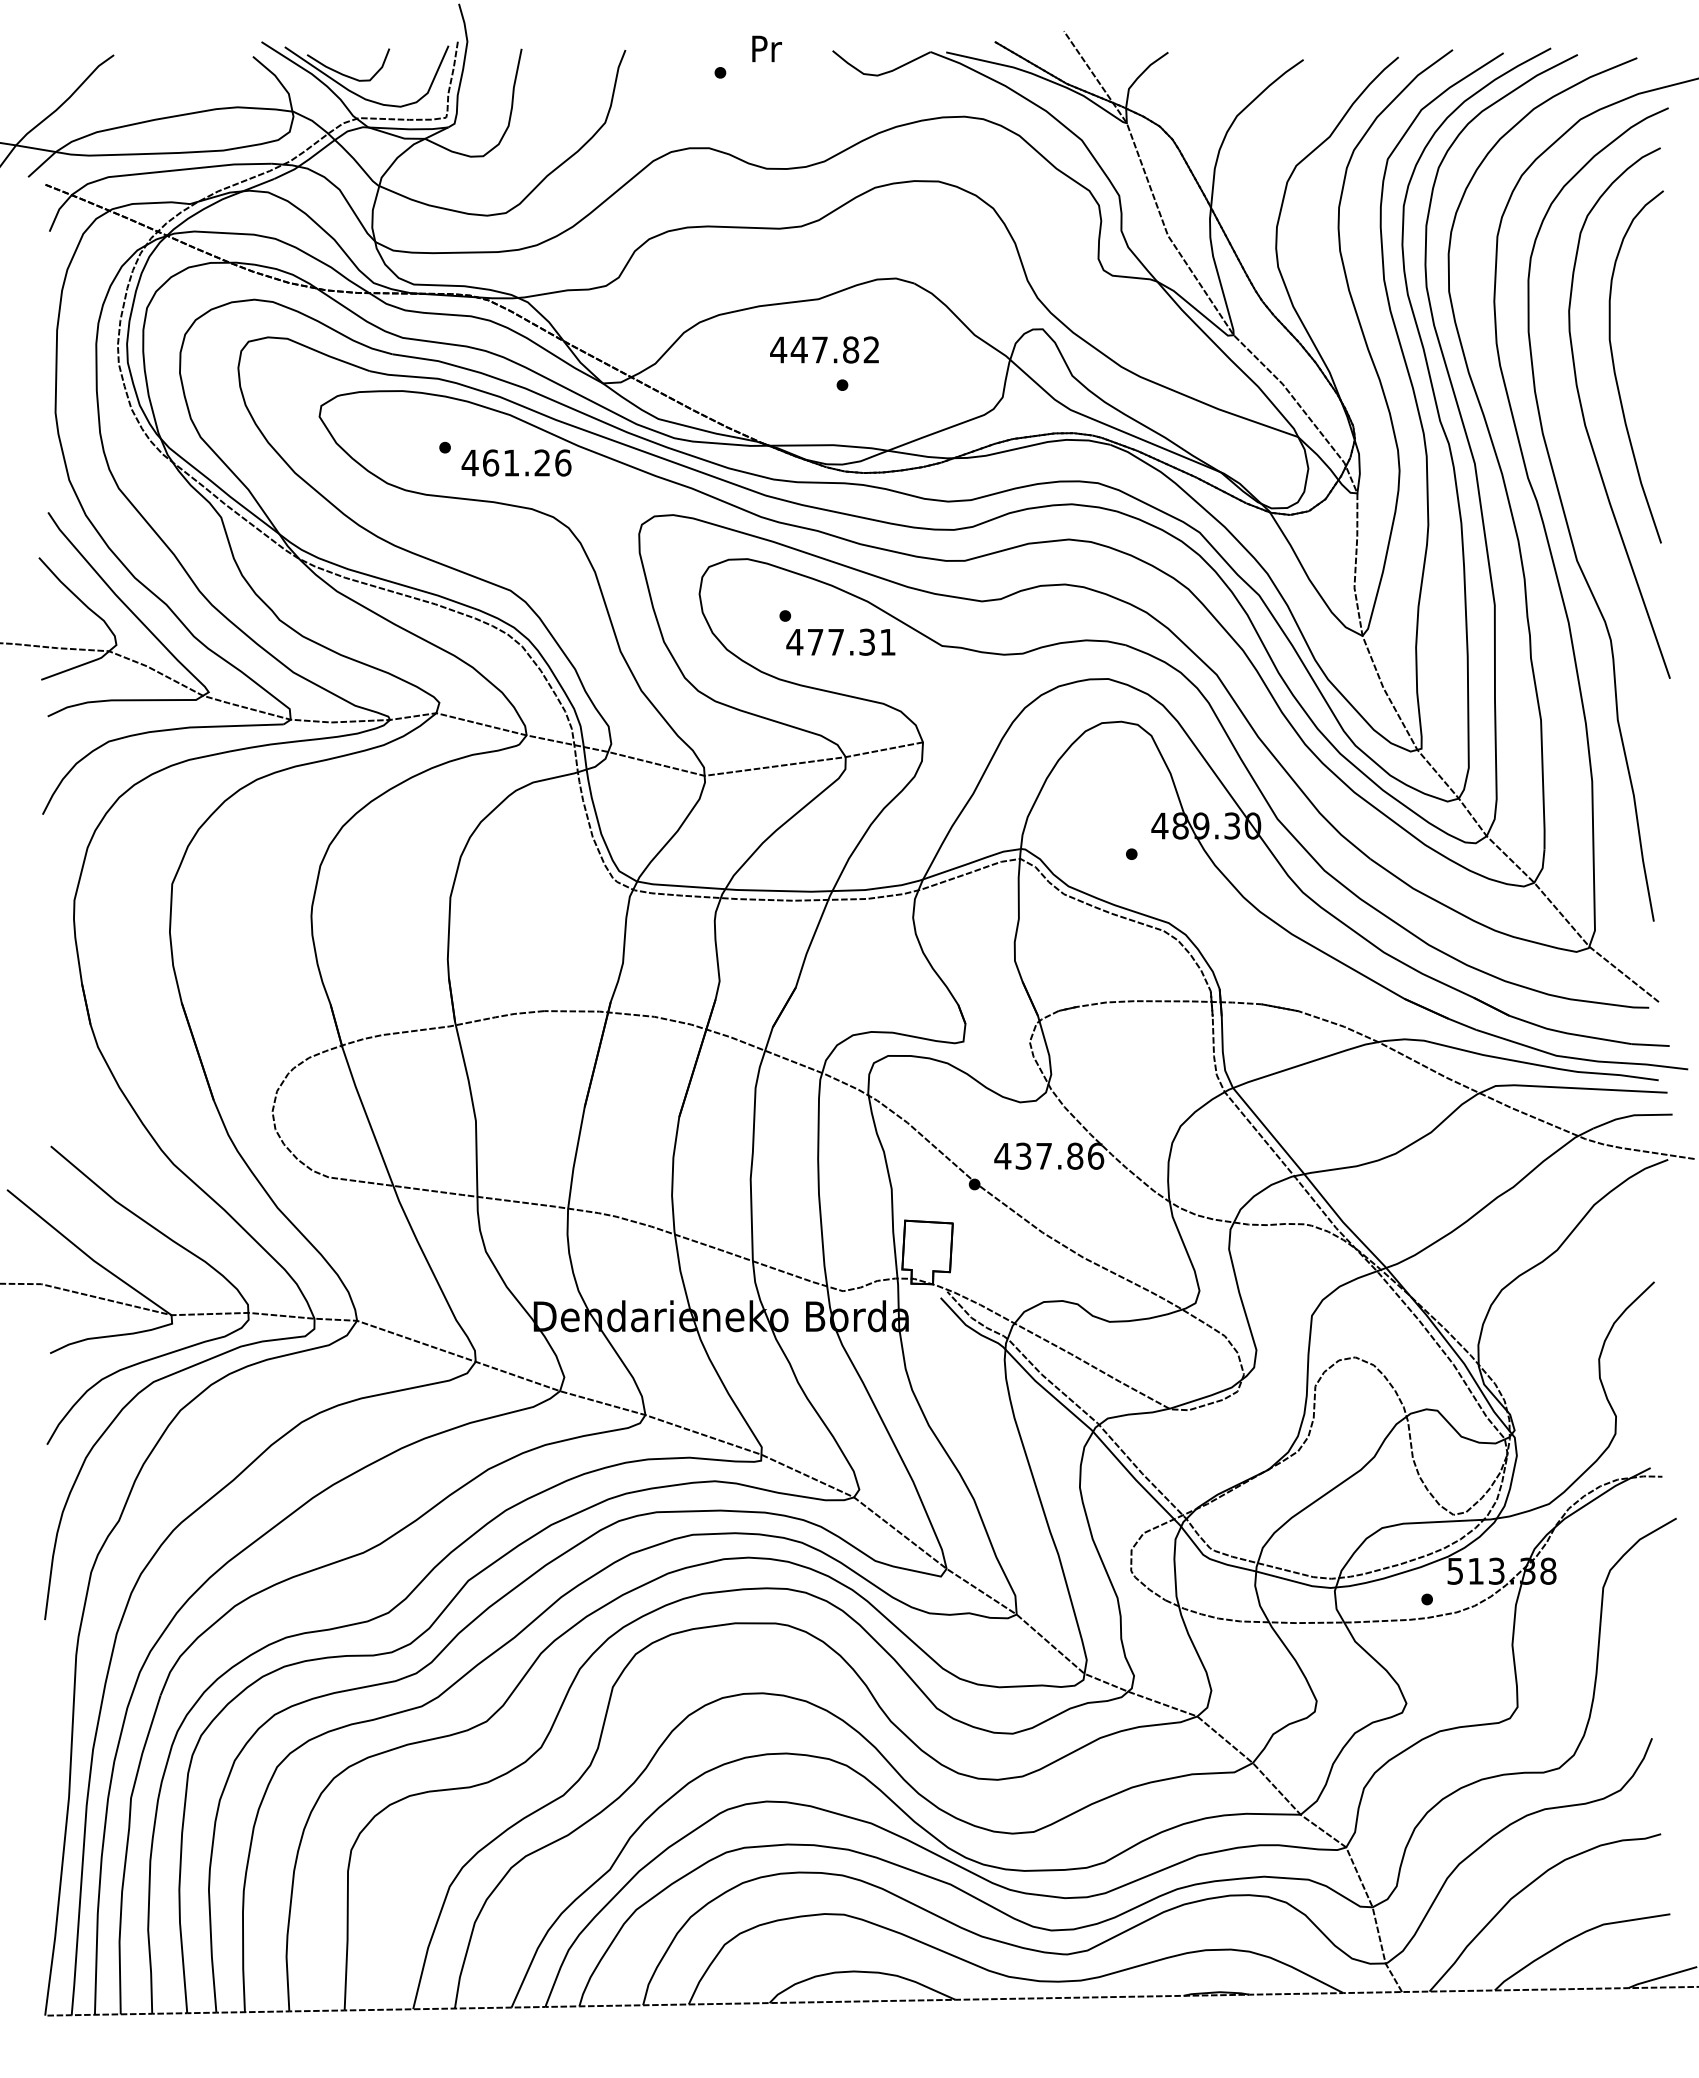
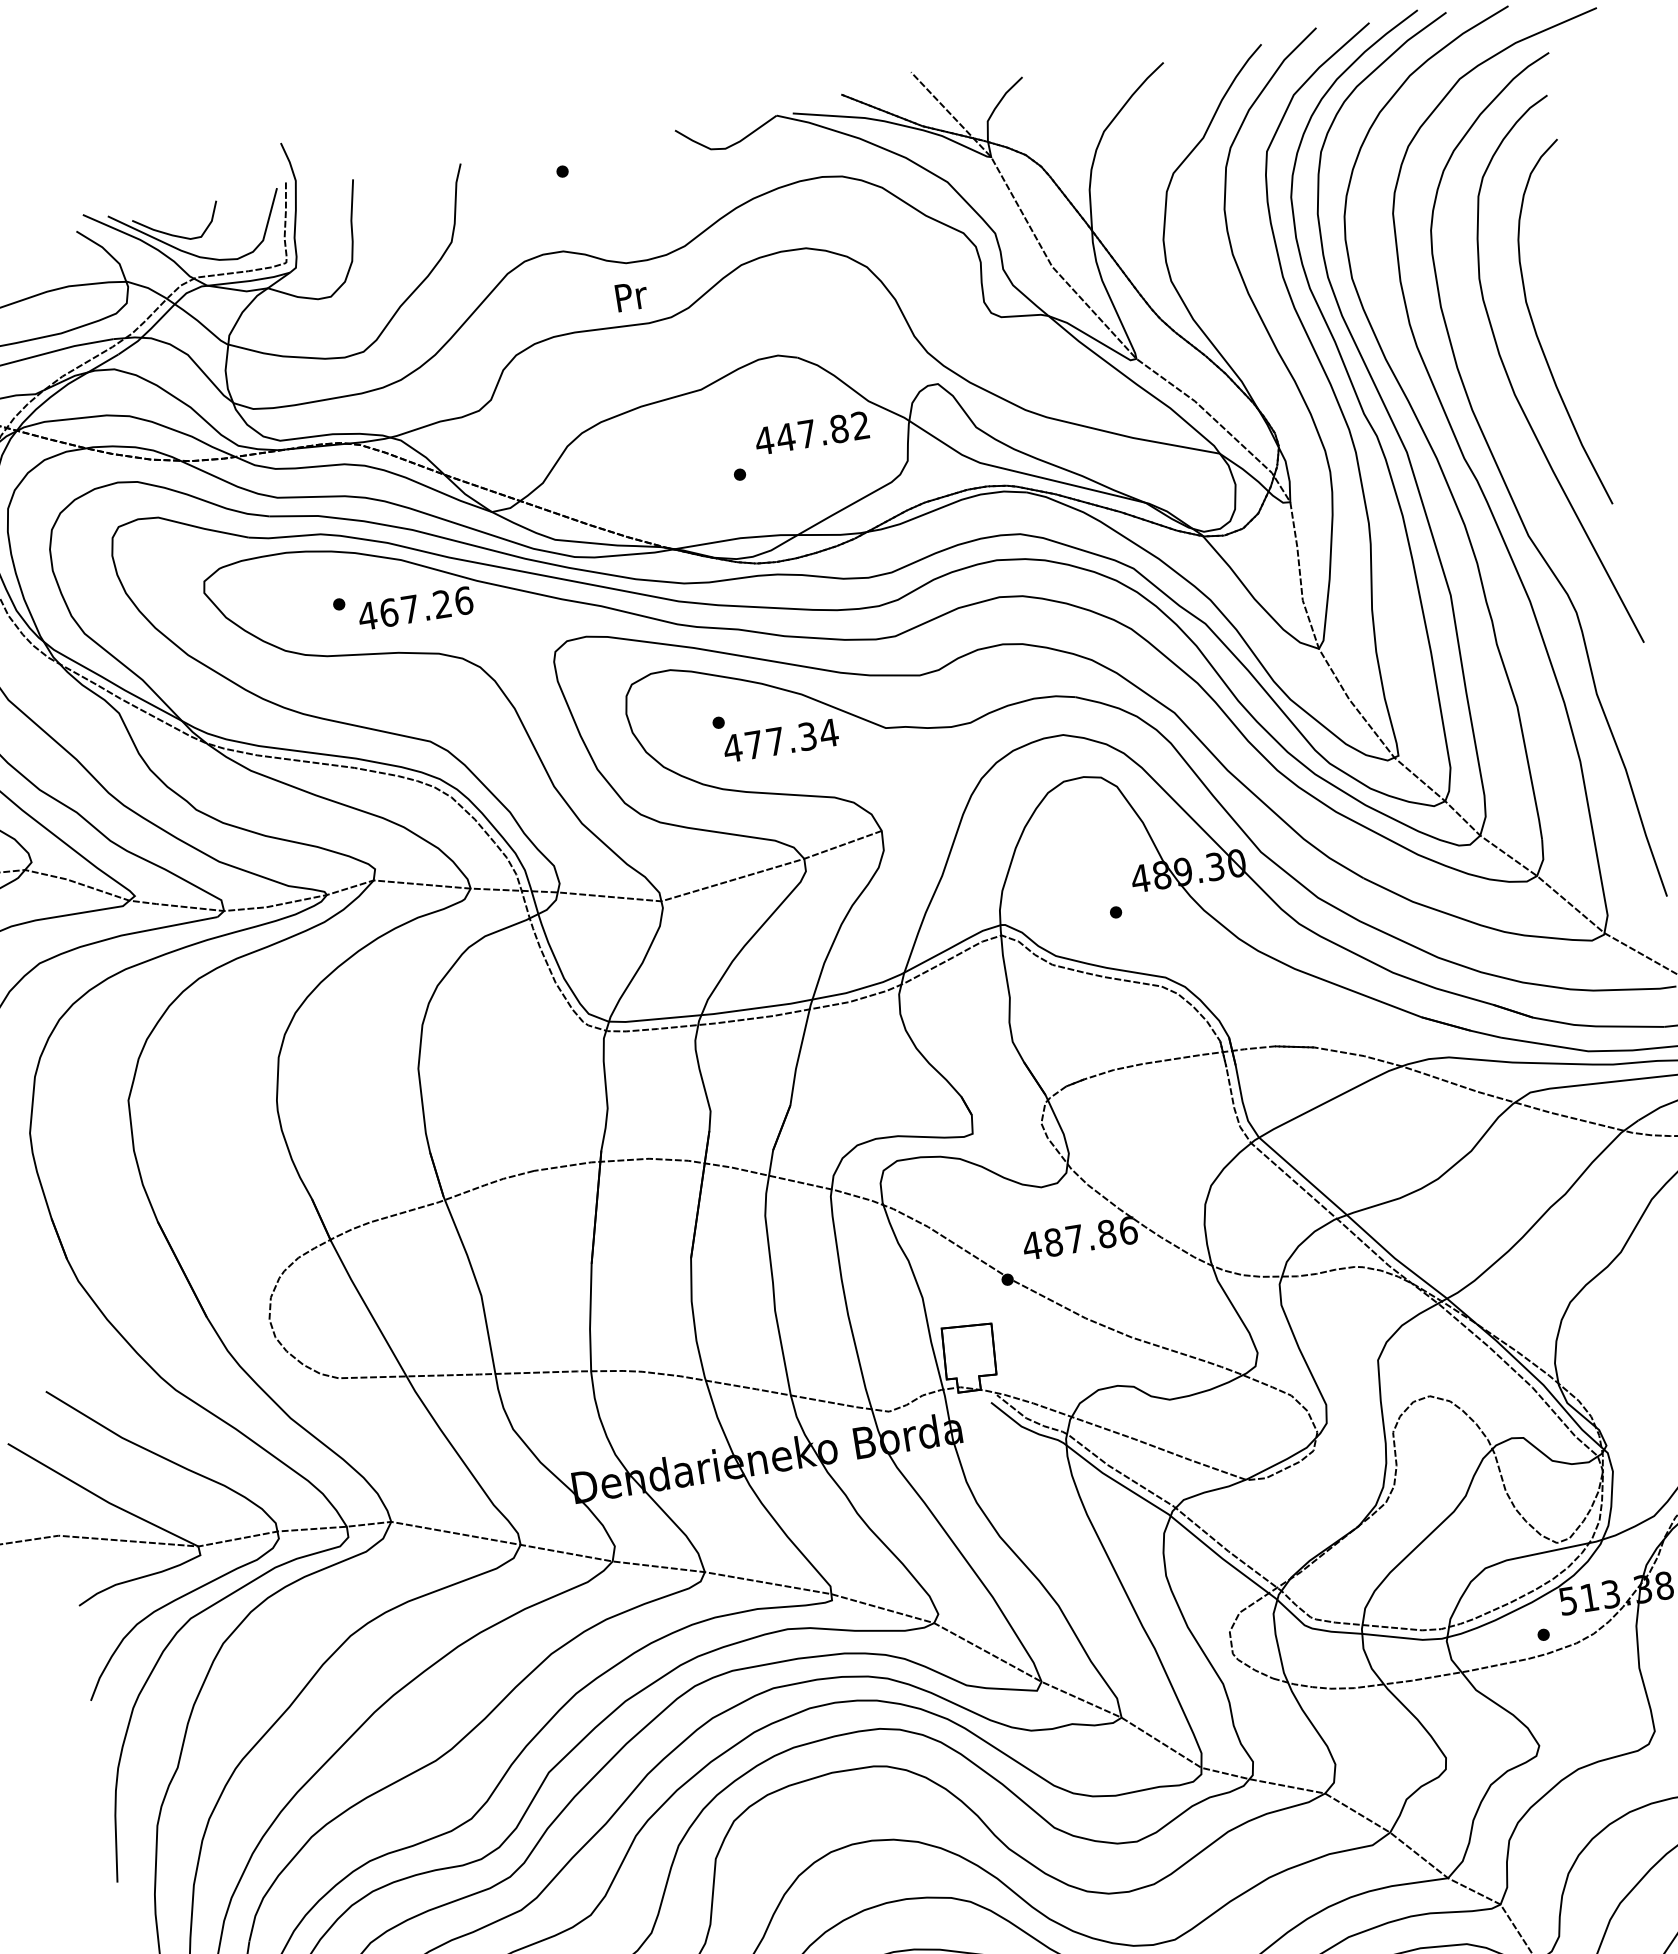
text: (766, 48) -> (631, 296), moved
text: (824, 349) -> (811, 432), moved
text: (511, 462) -> (410, 608), 461.26 -> 467.26
text: (887, 642) -> (828, 733), 477.31 -> 477.34
text: (1023, 1155) -> (1053, 1241), 437.86 -> 487.86

